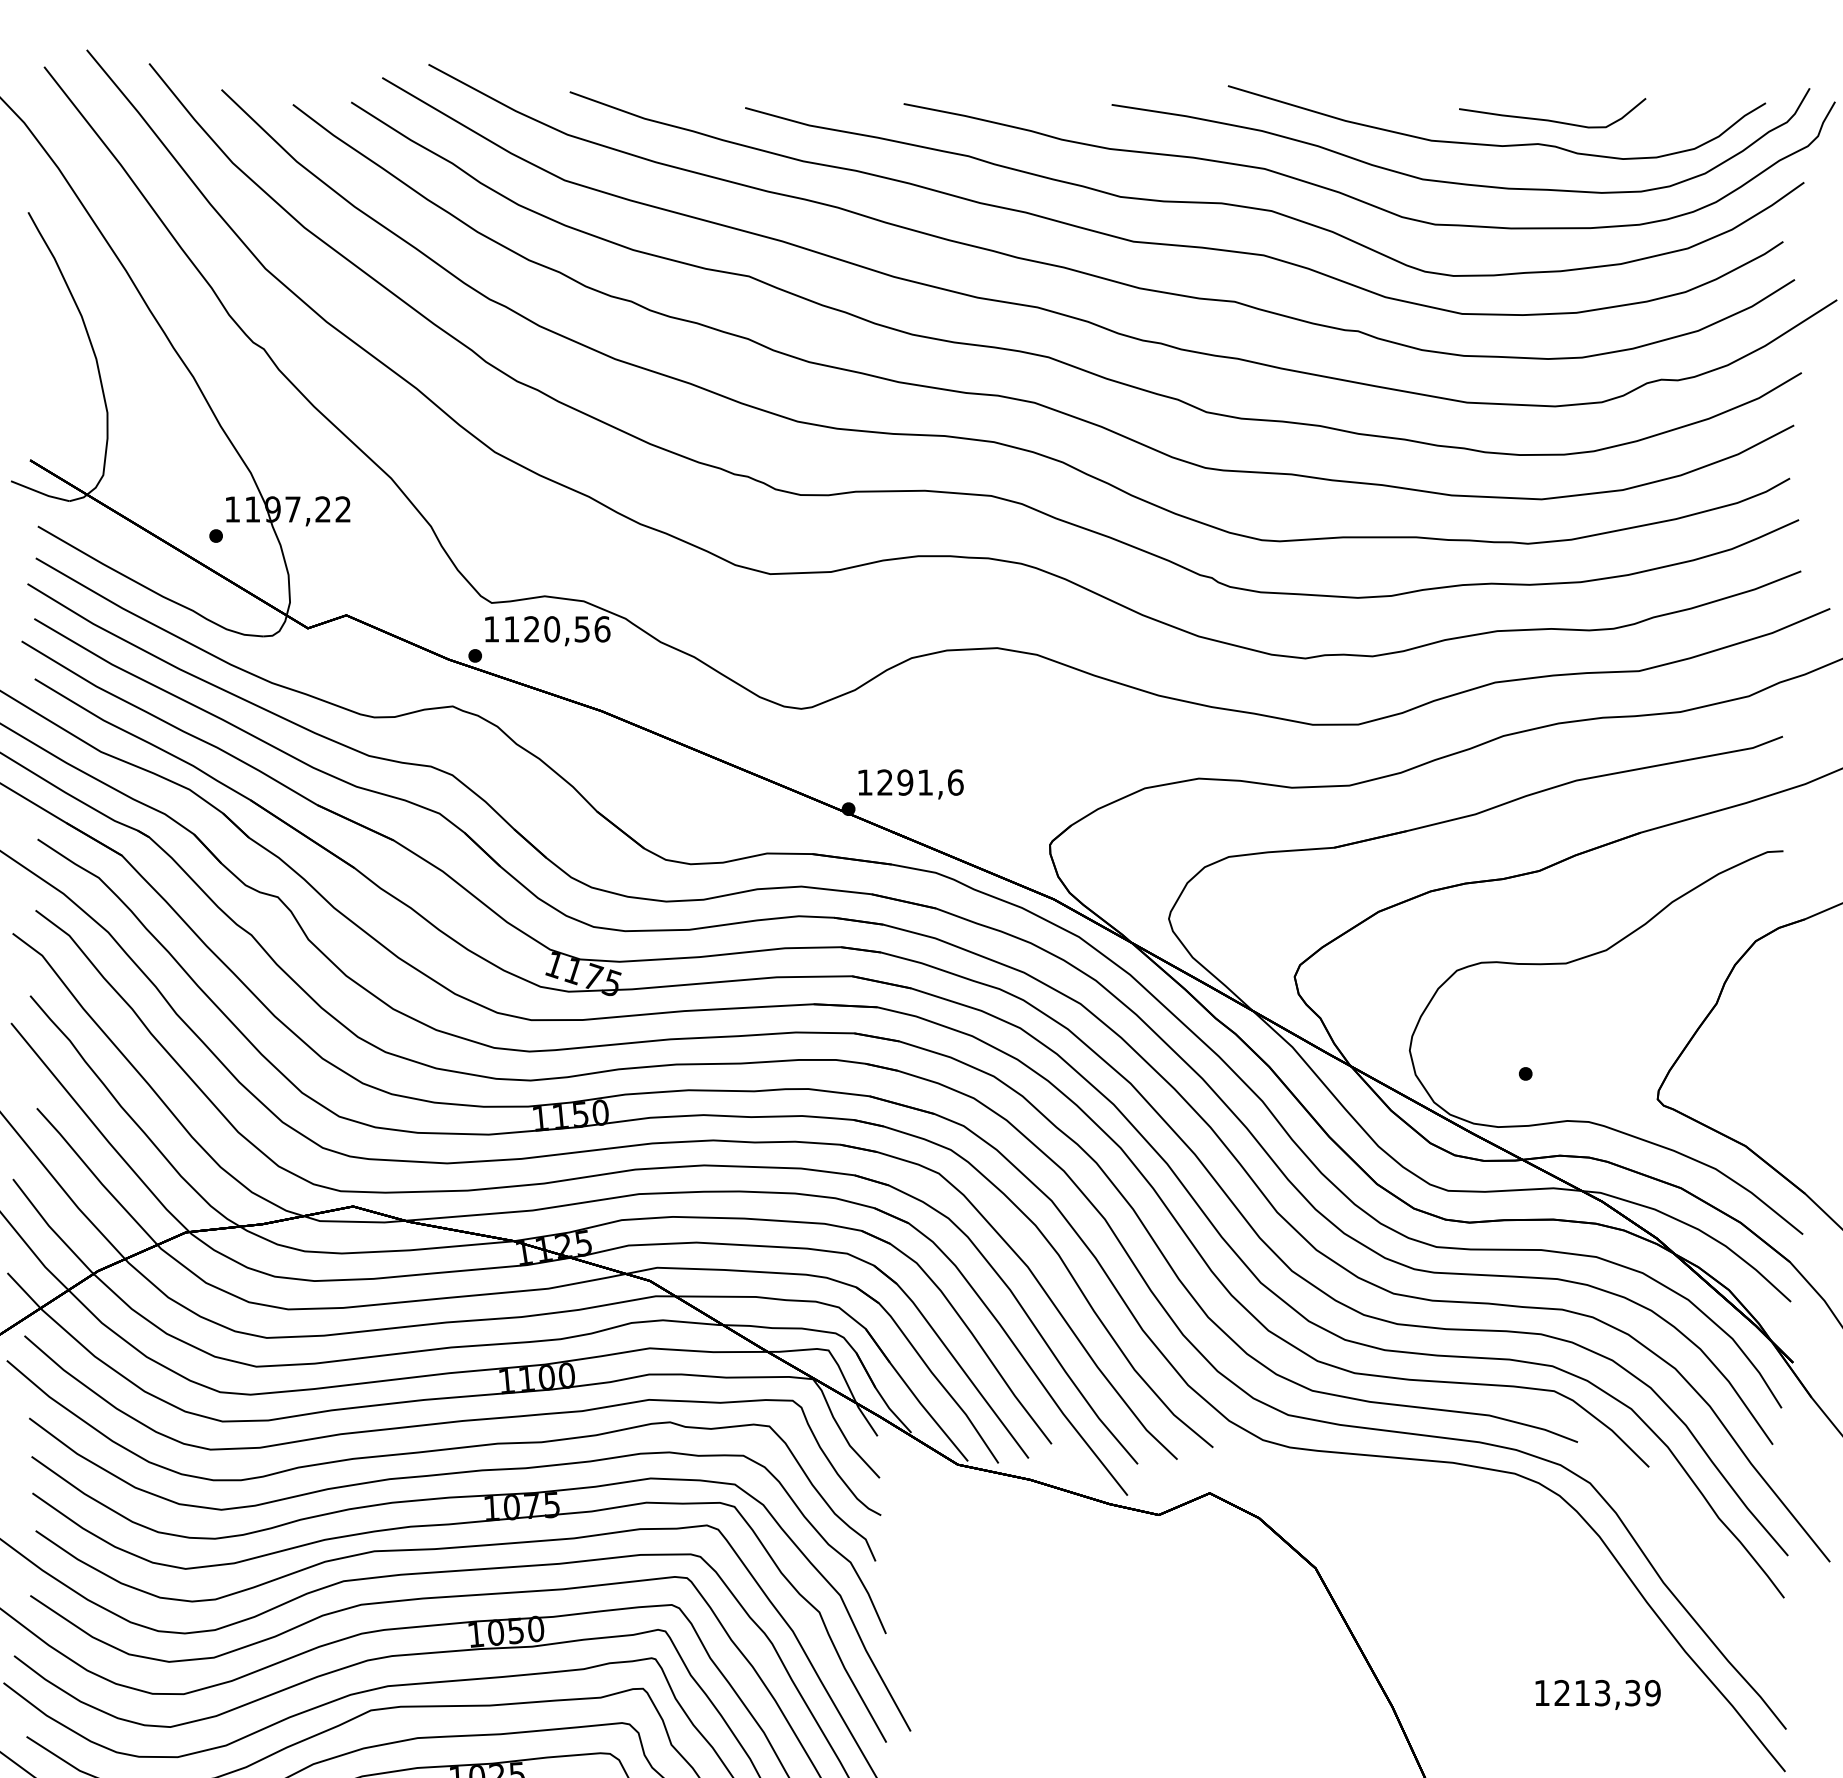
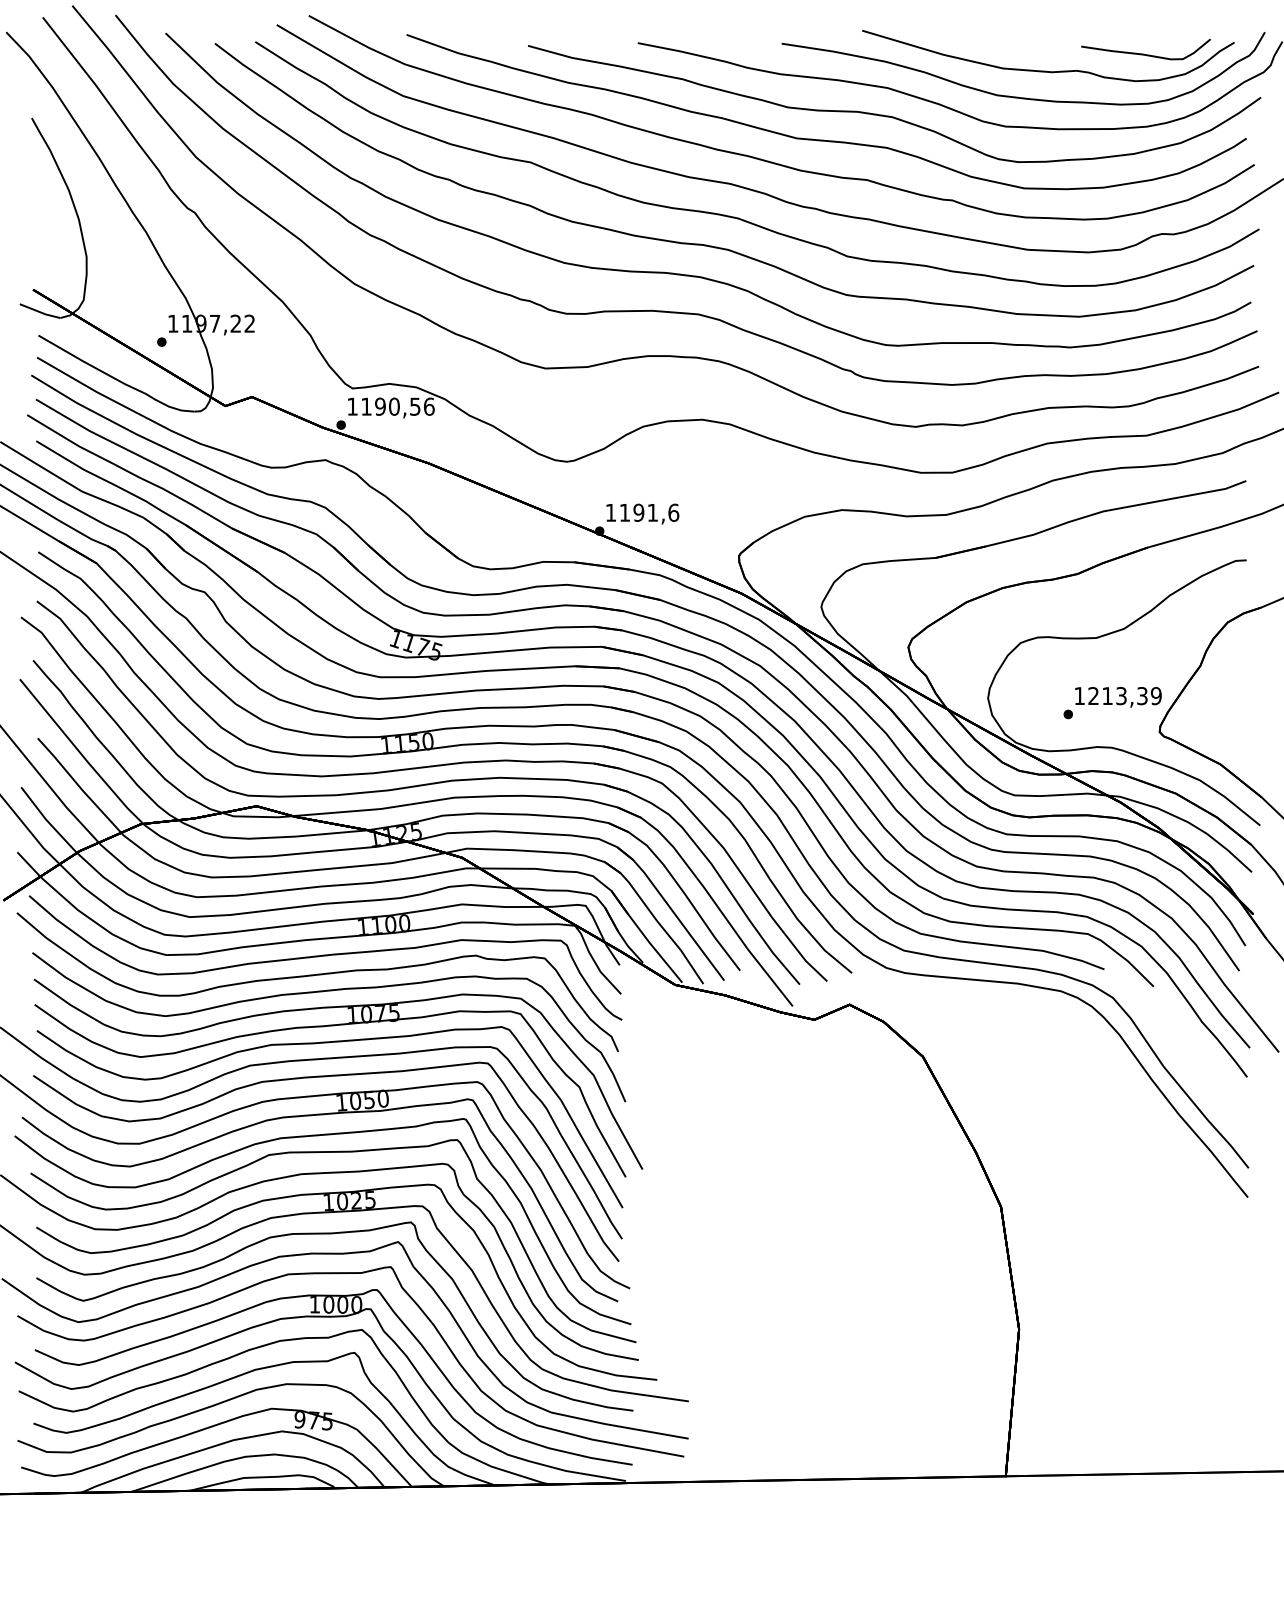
curve: (1550, 119) -> (1144, 53), moved
text: (532, 628) -> (380, 406), 1120,56 -> 1190,56
text: (884, 782) -> (624, 512), 1291,6 -> 1191,6
text: (1598, 1695) -> (1118, 697), moved

